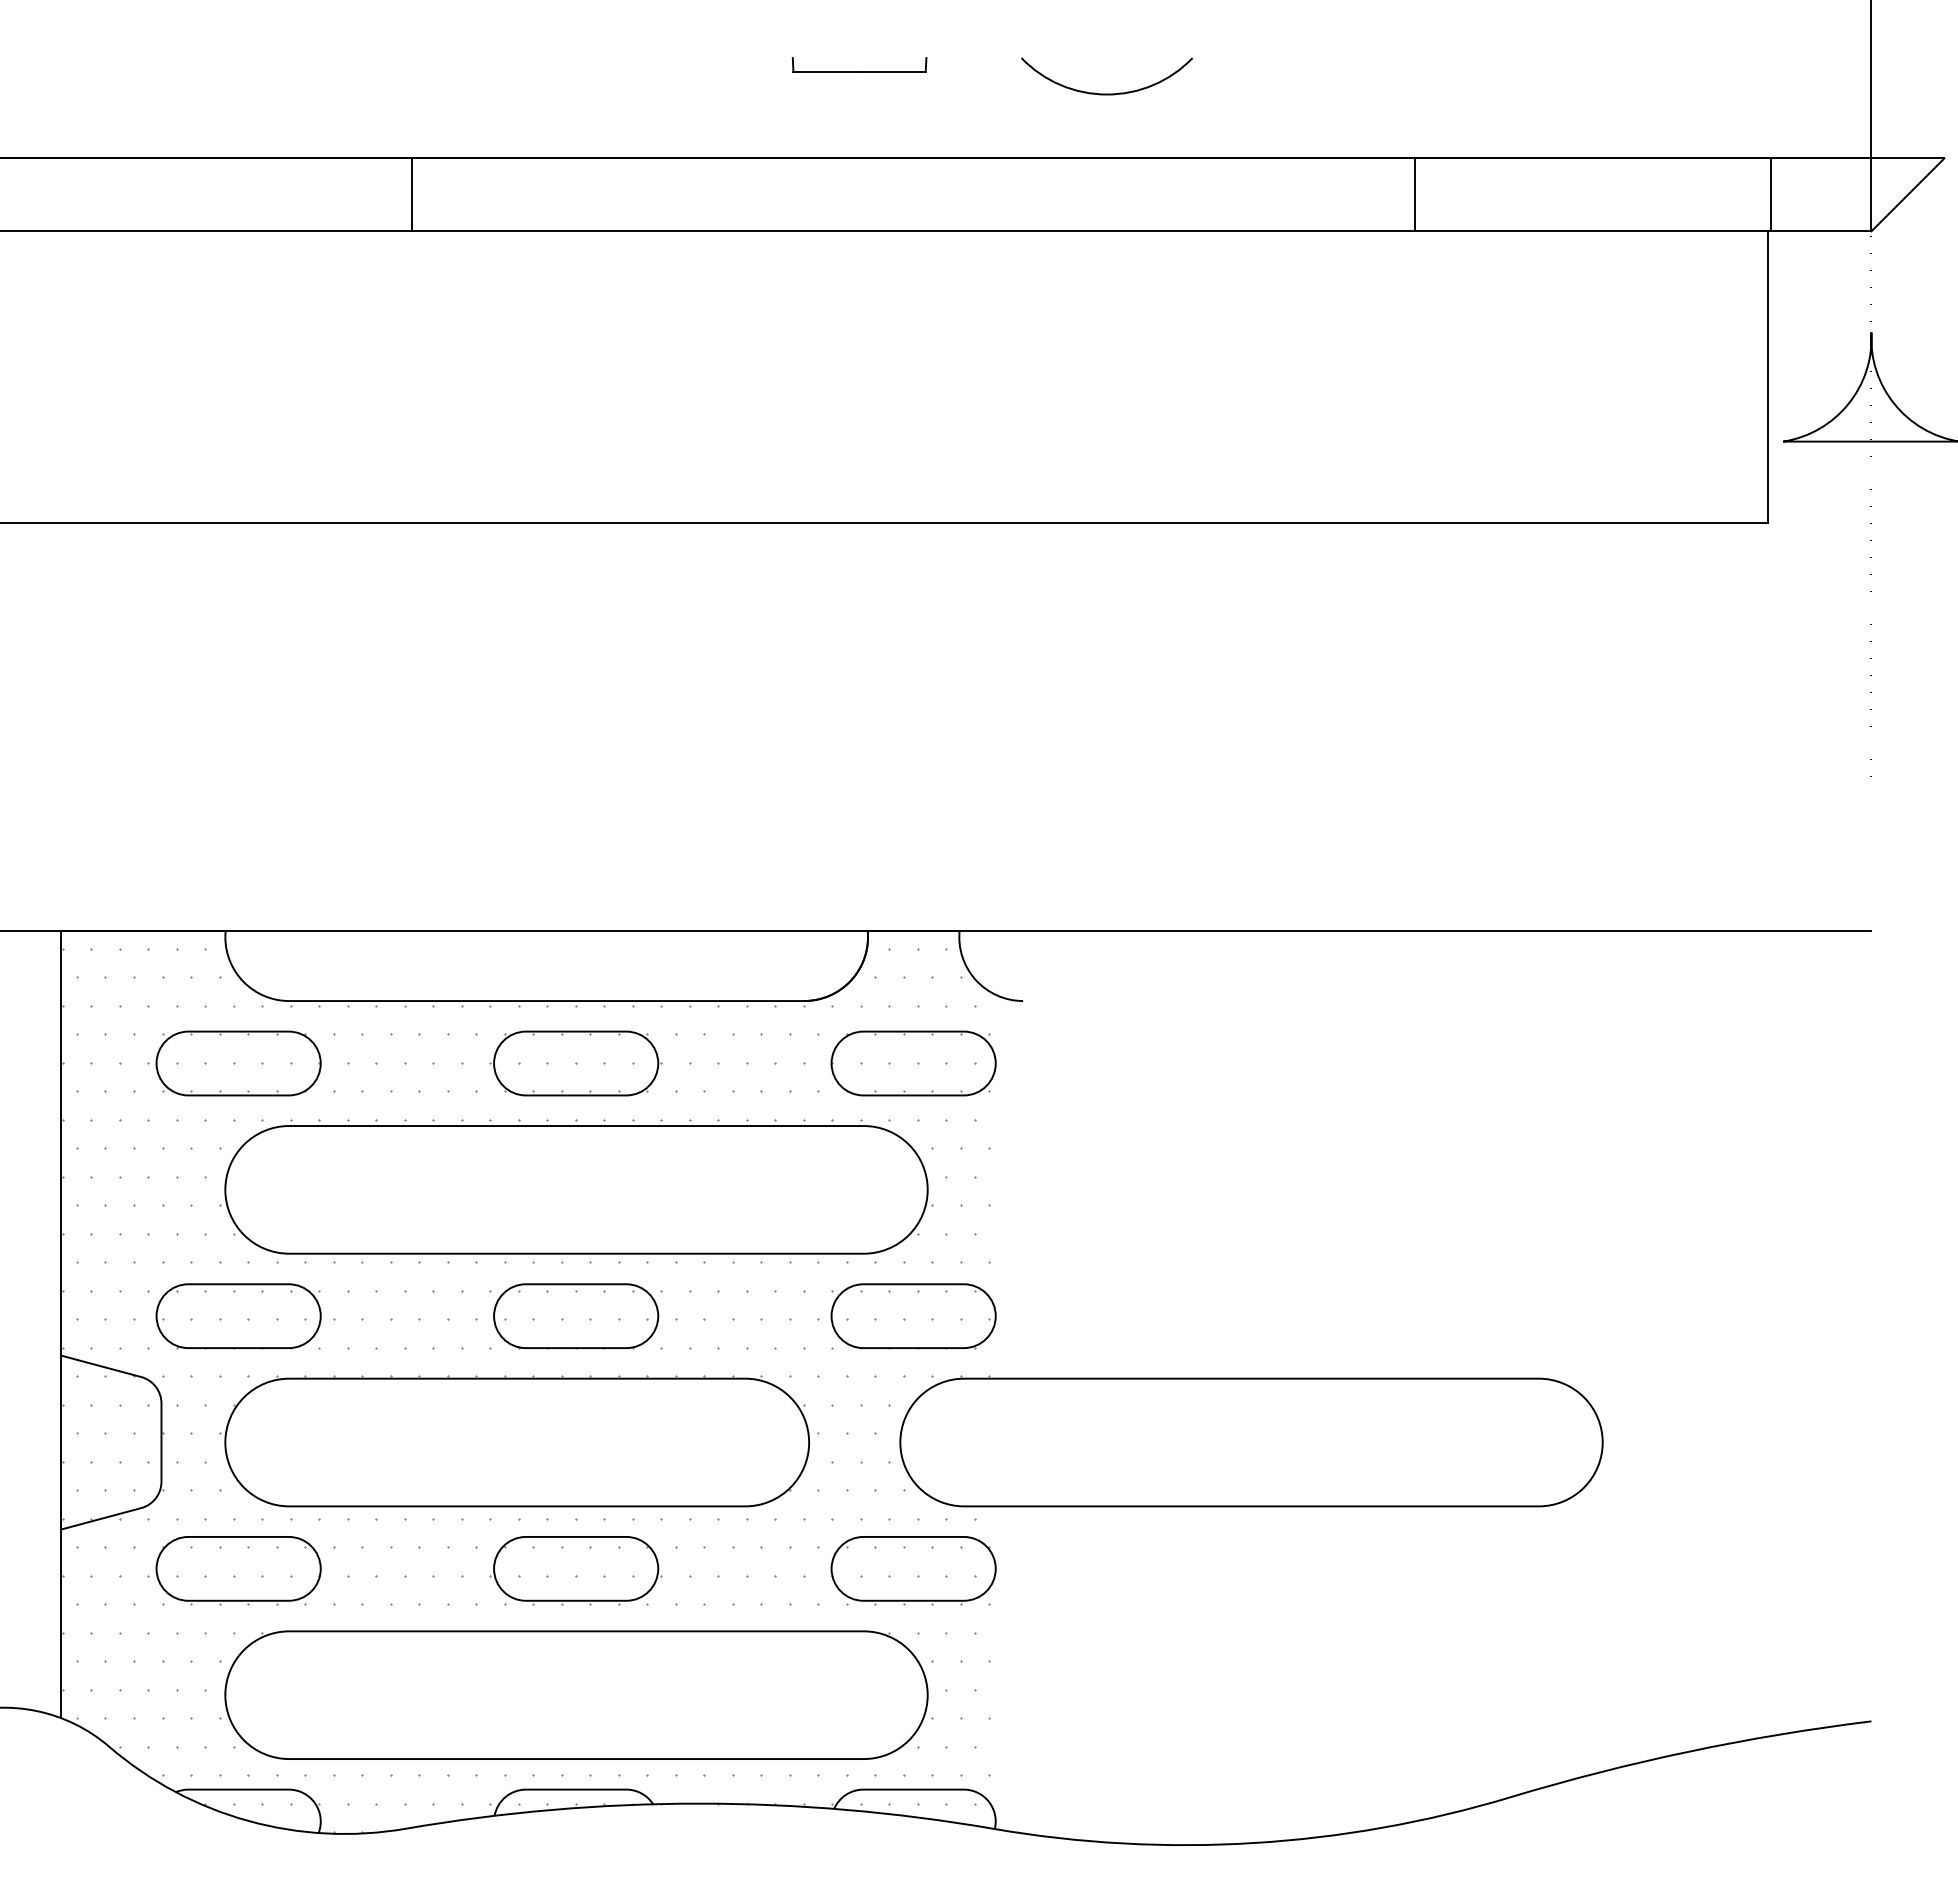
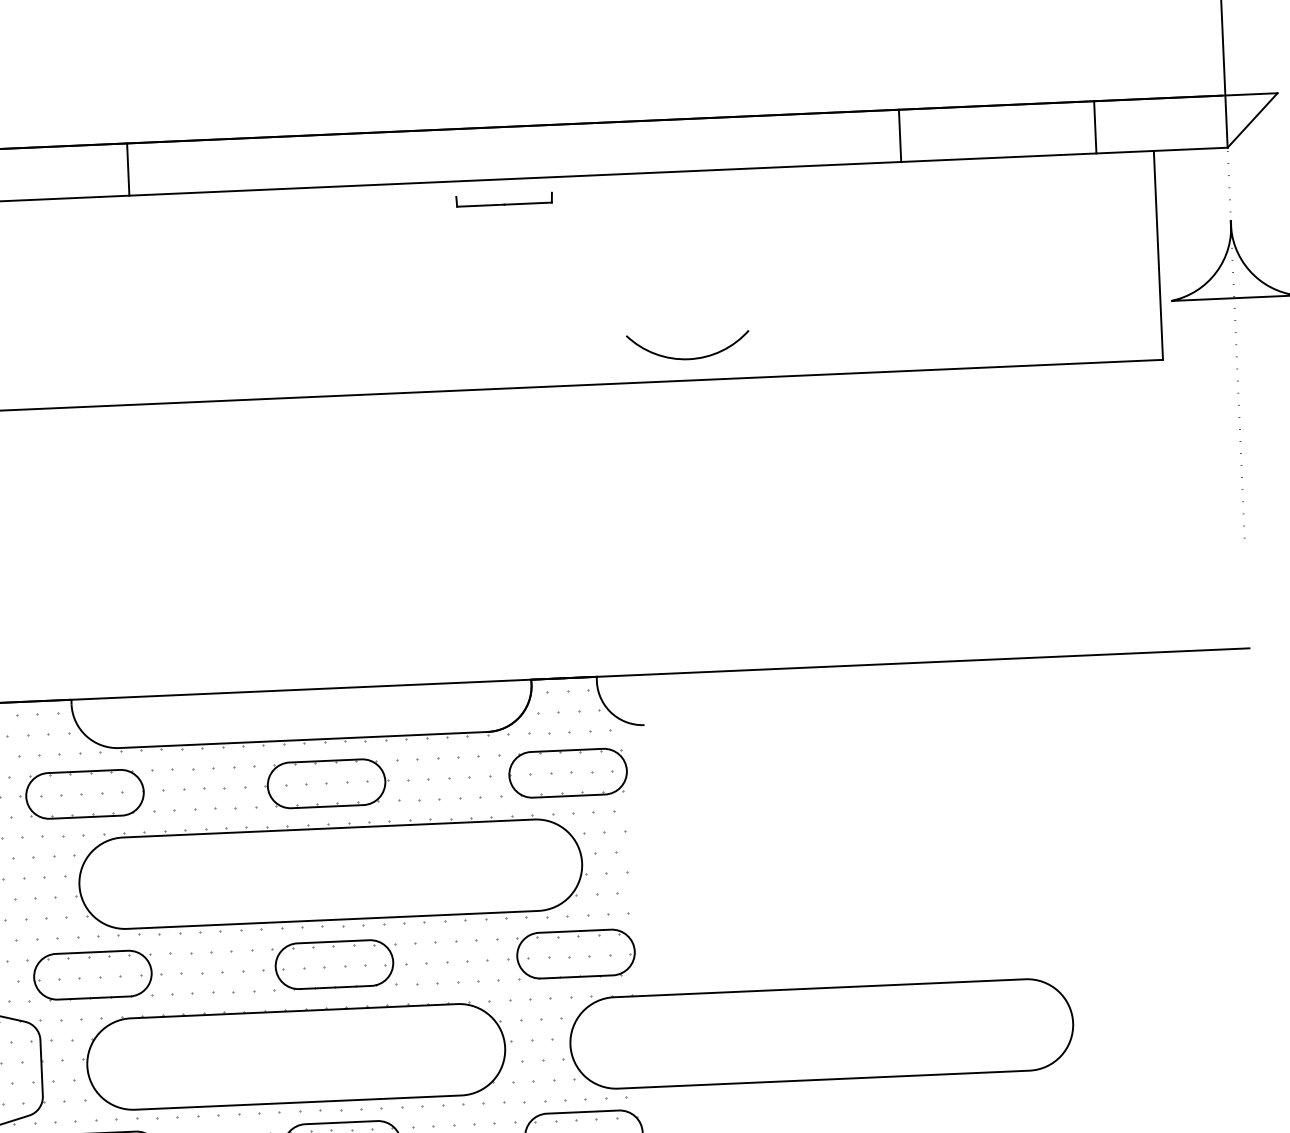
part: (859, 71) -> (504, 204), moved
arc: (1106, 93) -> (688, 358), moved
line: (411, 194) -> (127, 169), moved
line: (1771, 194) -> (1095, 127), moved

